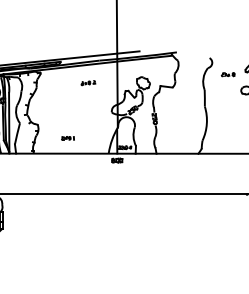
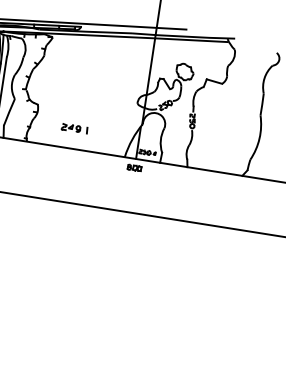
part: (88, 83) -> (112, 61), removed
part: (67, 138) -> (73, 128), size x1.6

